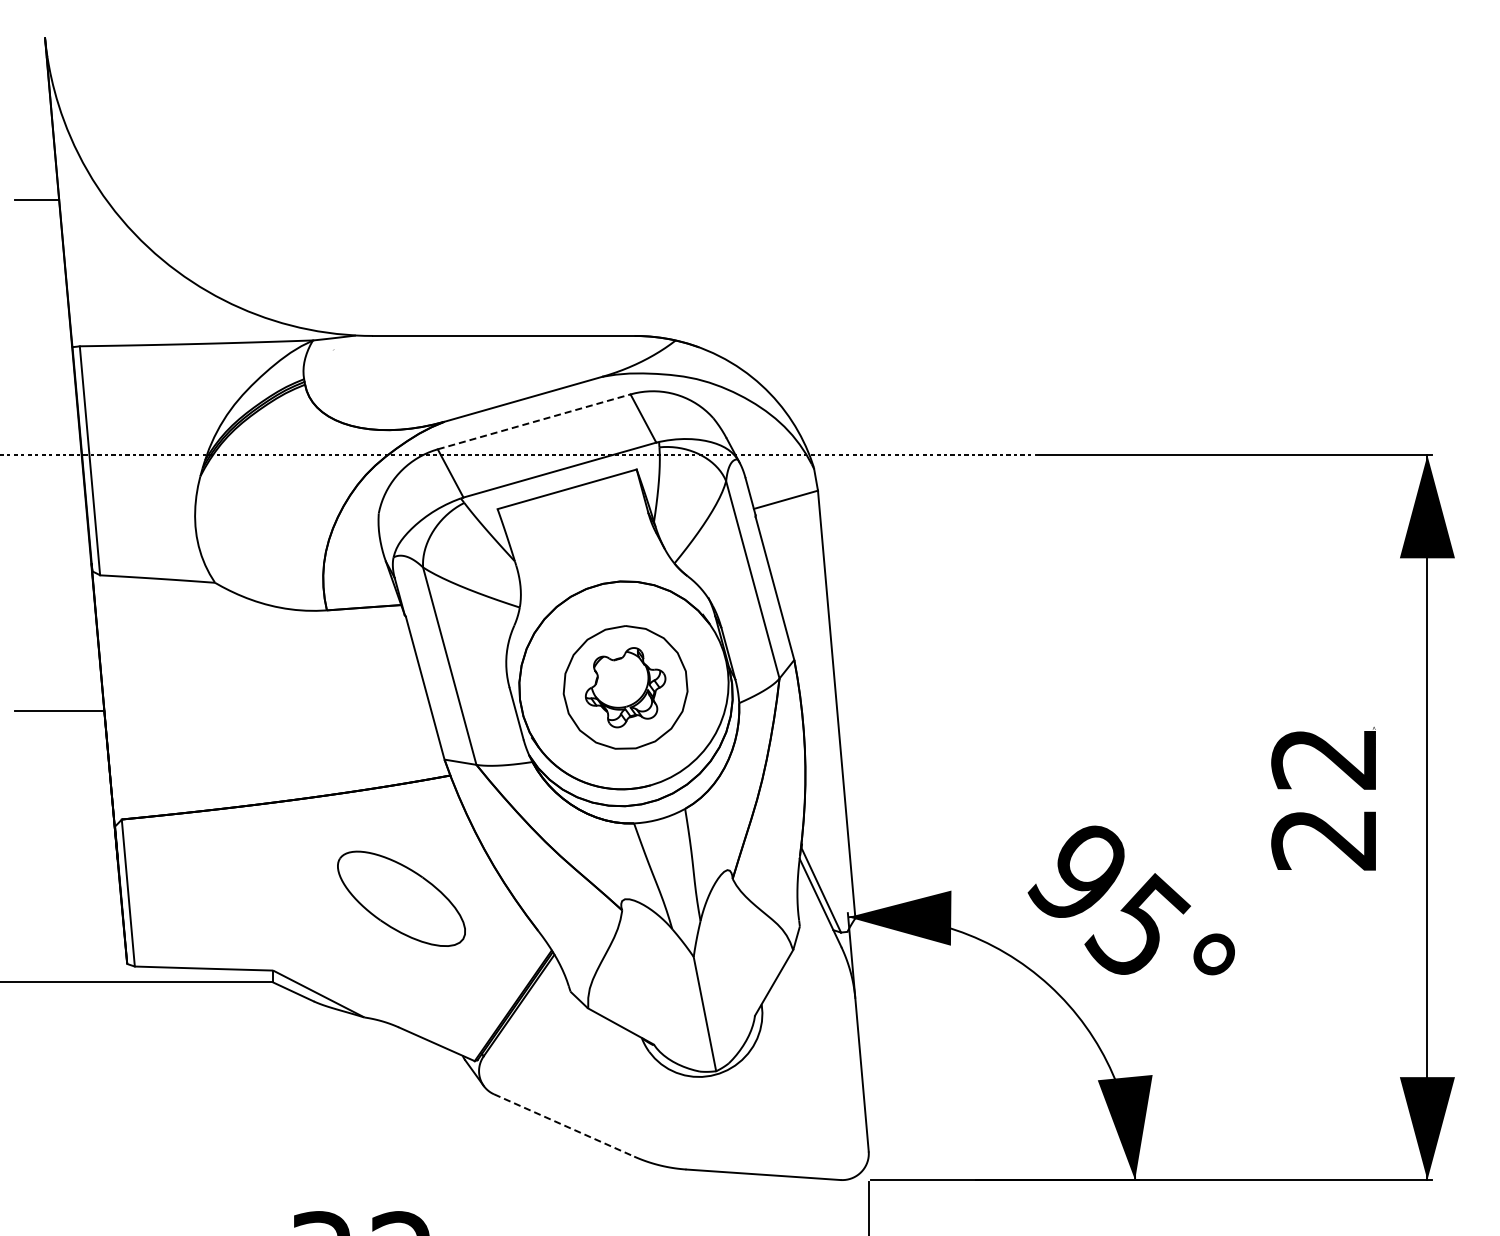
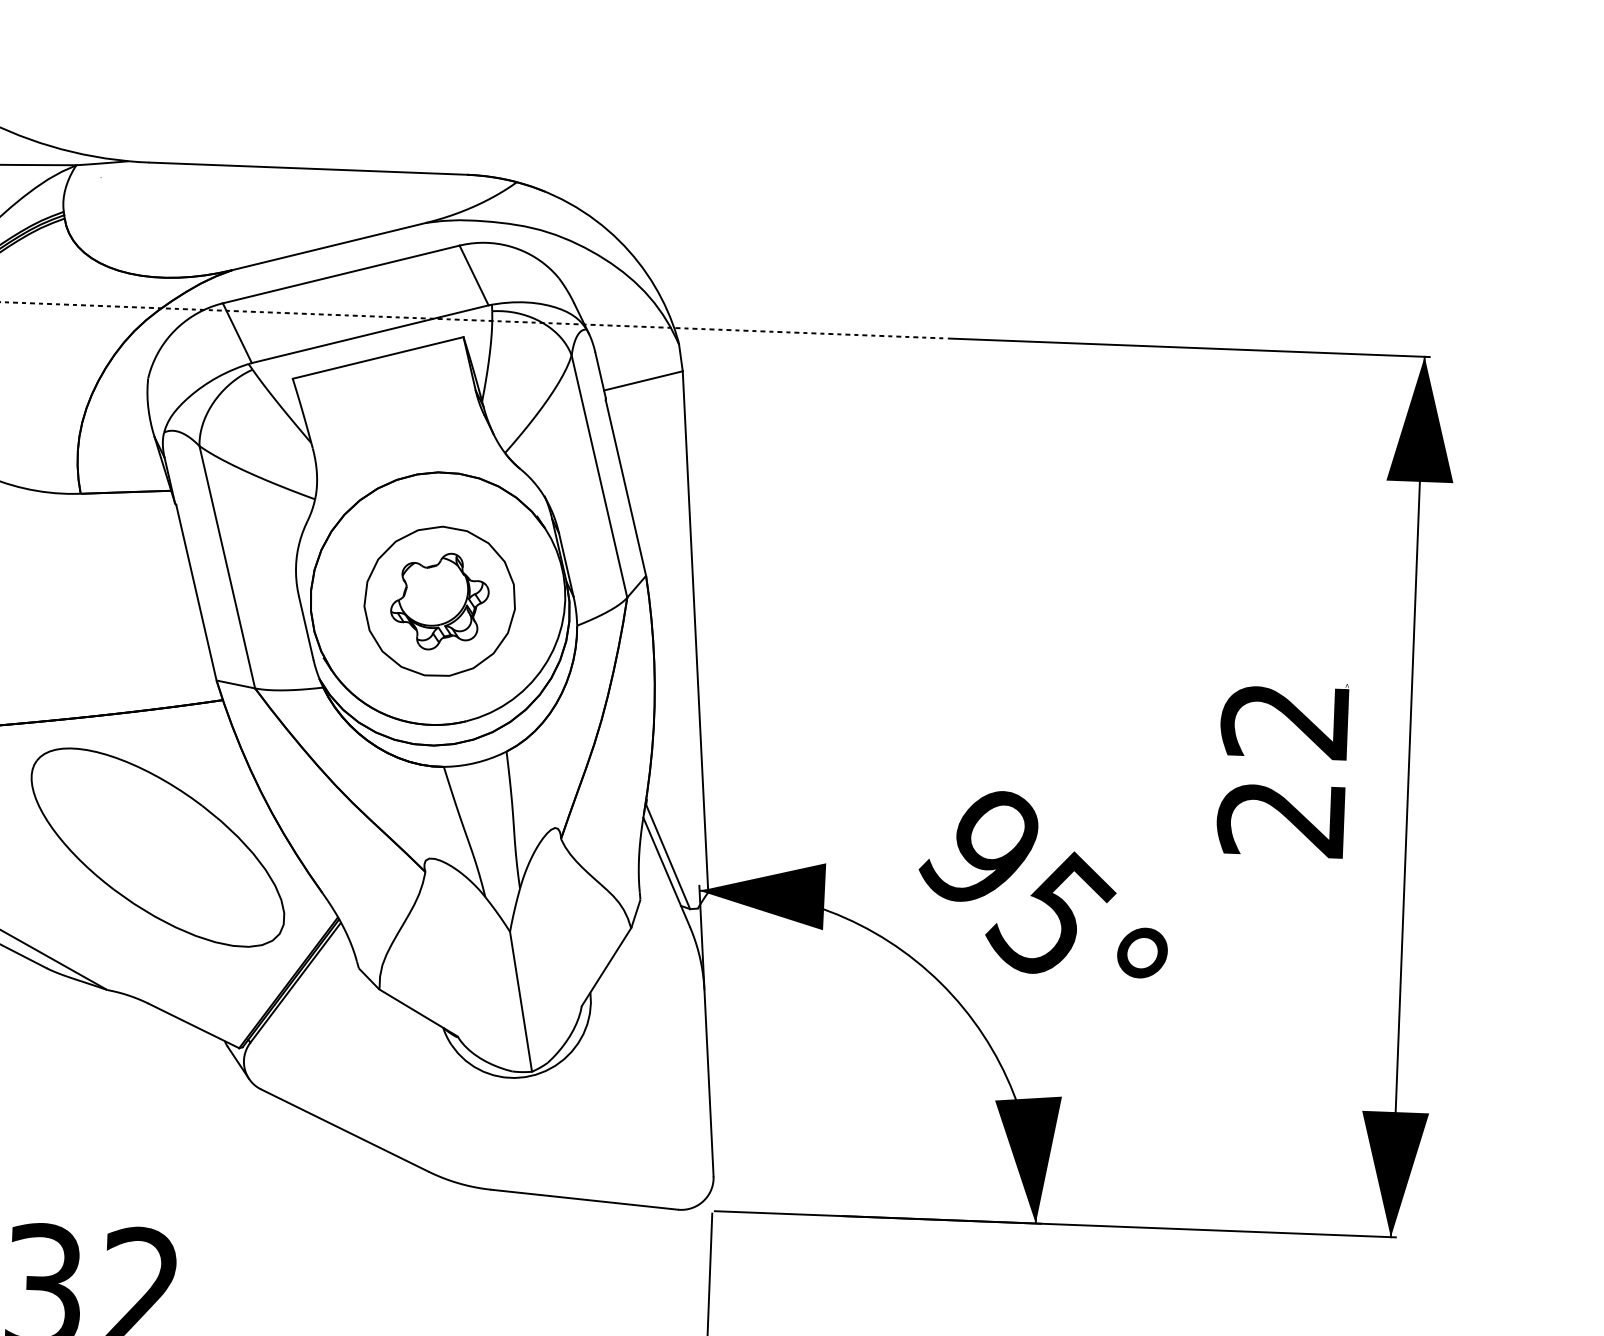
line: (534, 421) -> (341, 274), dashed -> solid
part: (401, 898) -> (157, 847), size x1.67
line: (564, 1125) -> (345, 1130), dashed -> solid

